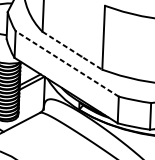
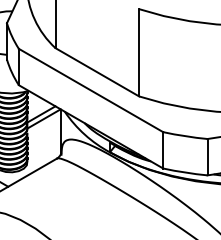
line: (72, 50) -> (97, 72), dashed -> solid
line: (66, 63) -> (90, 90), dashed -> solid

